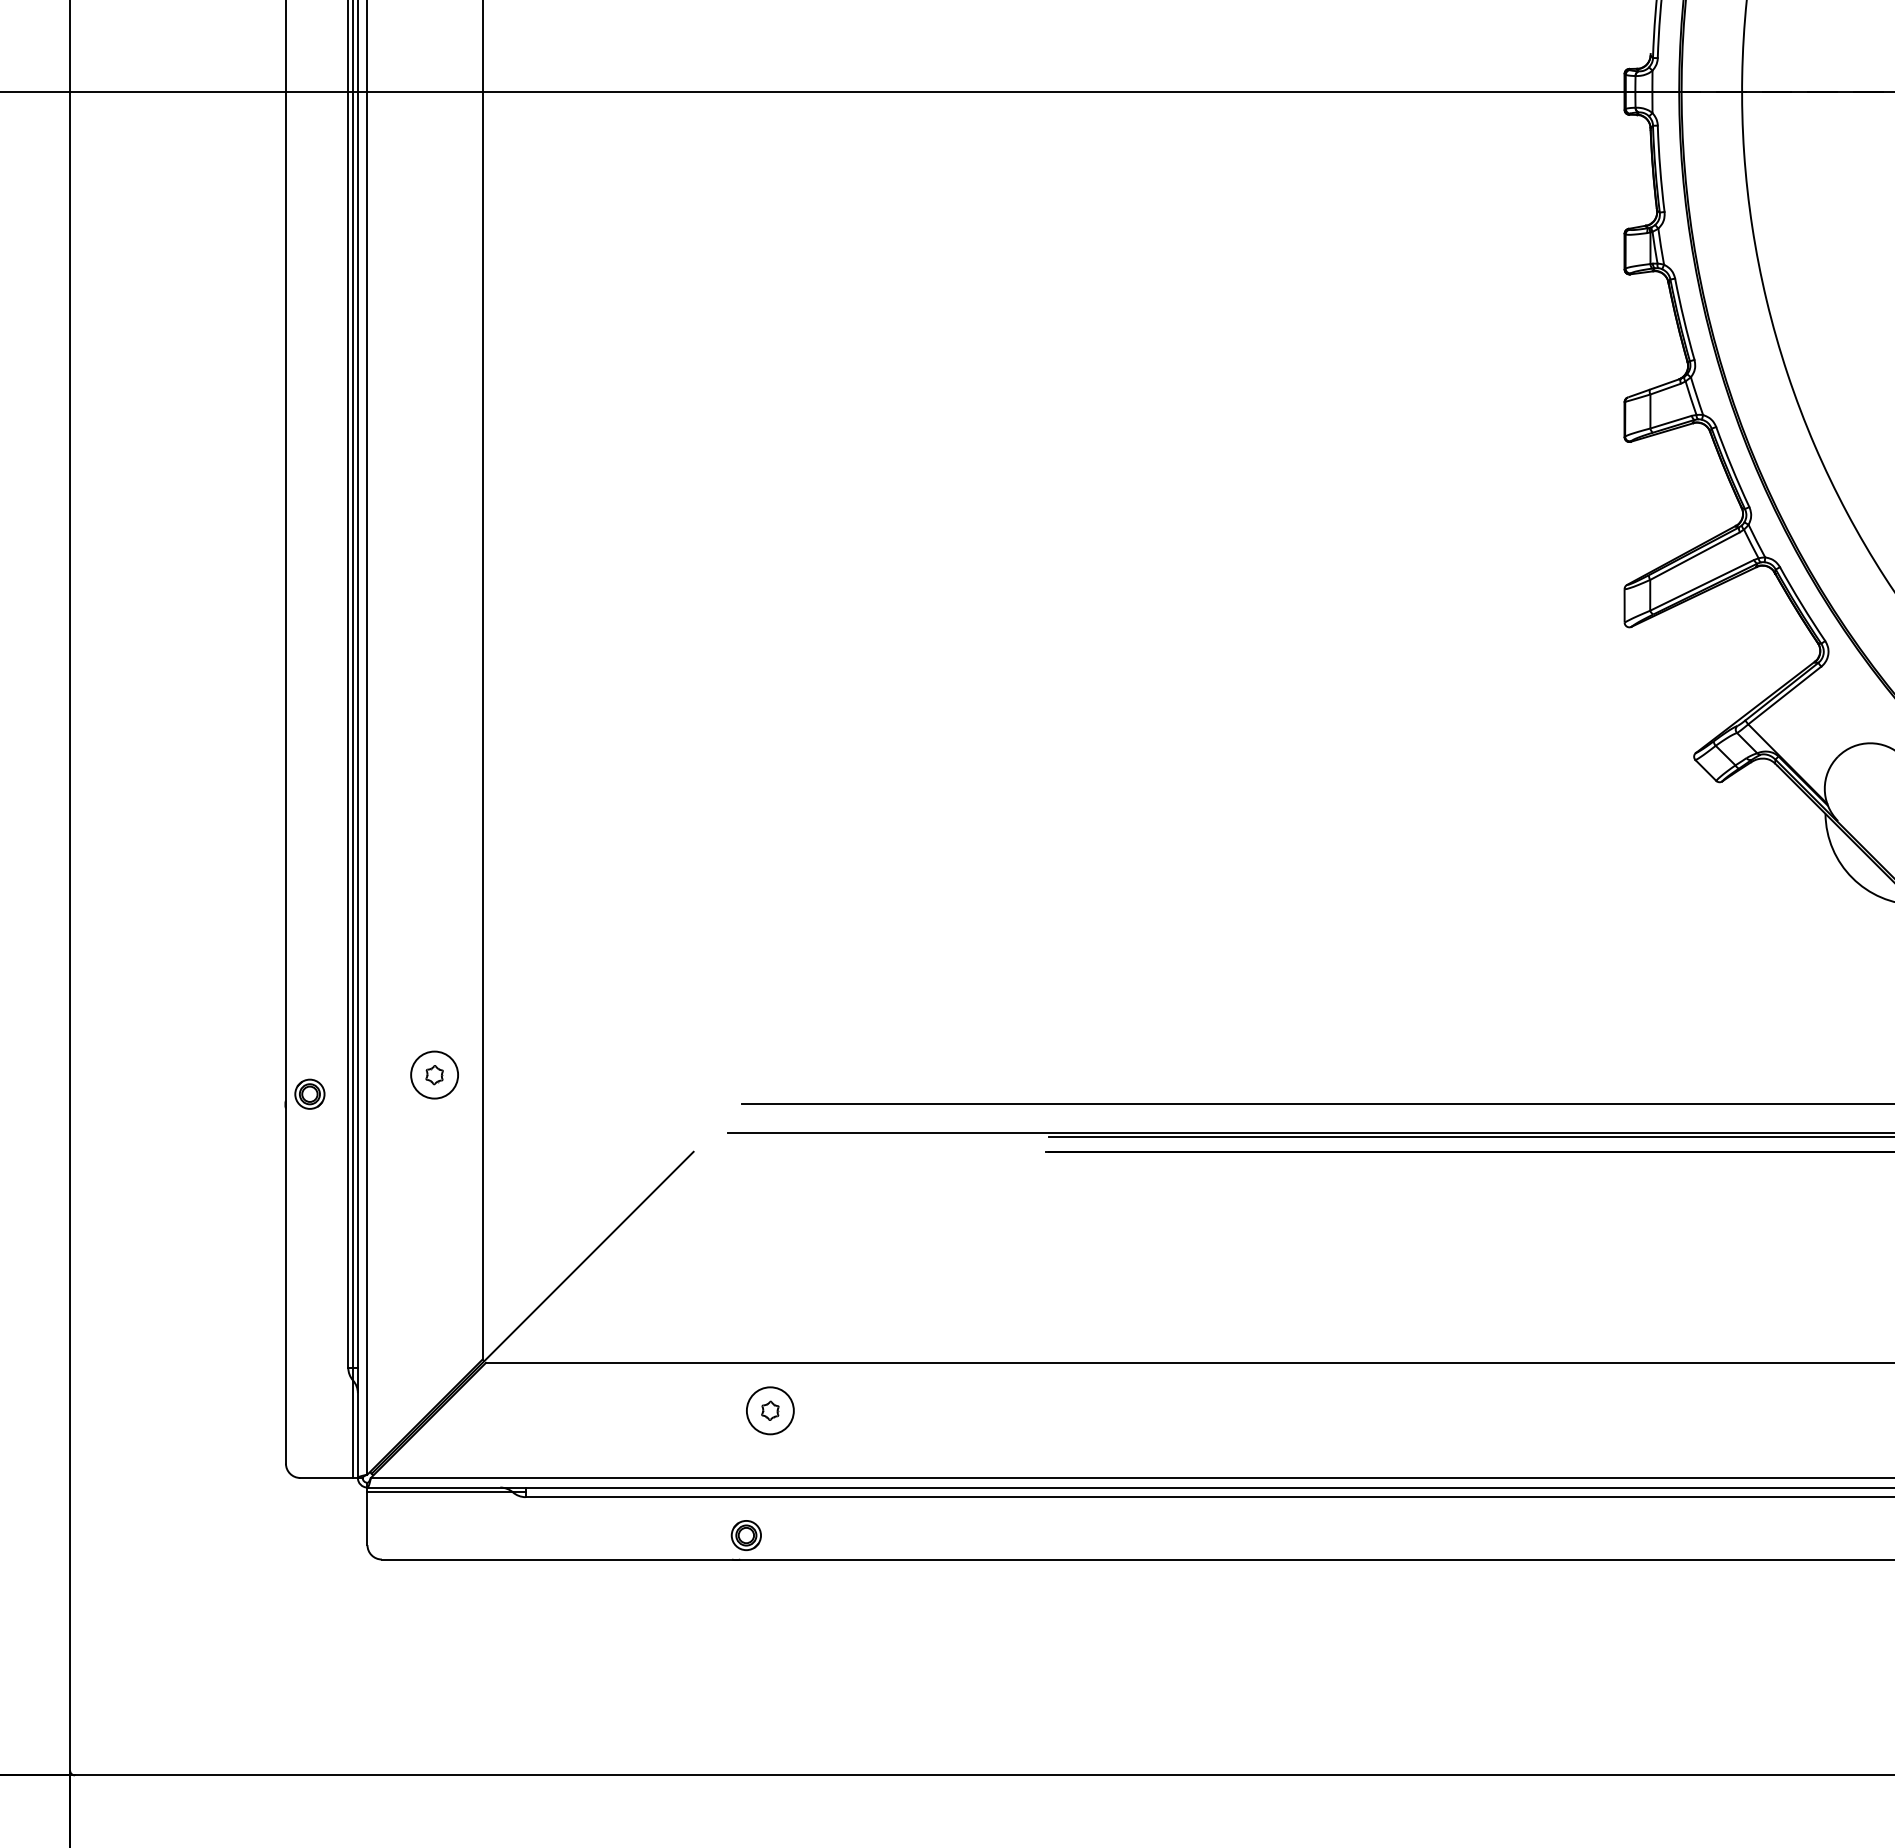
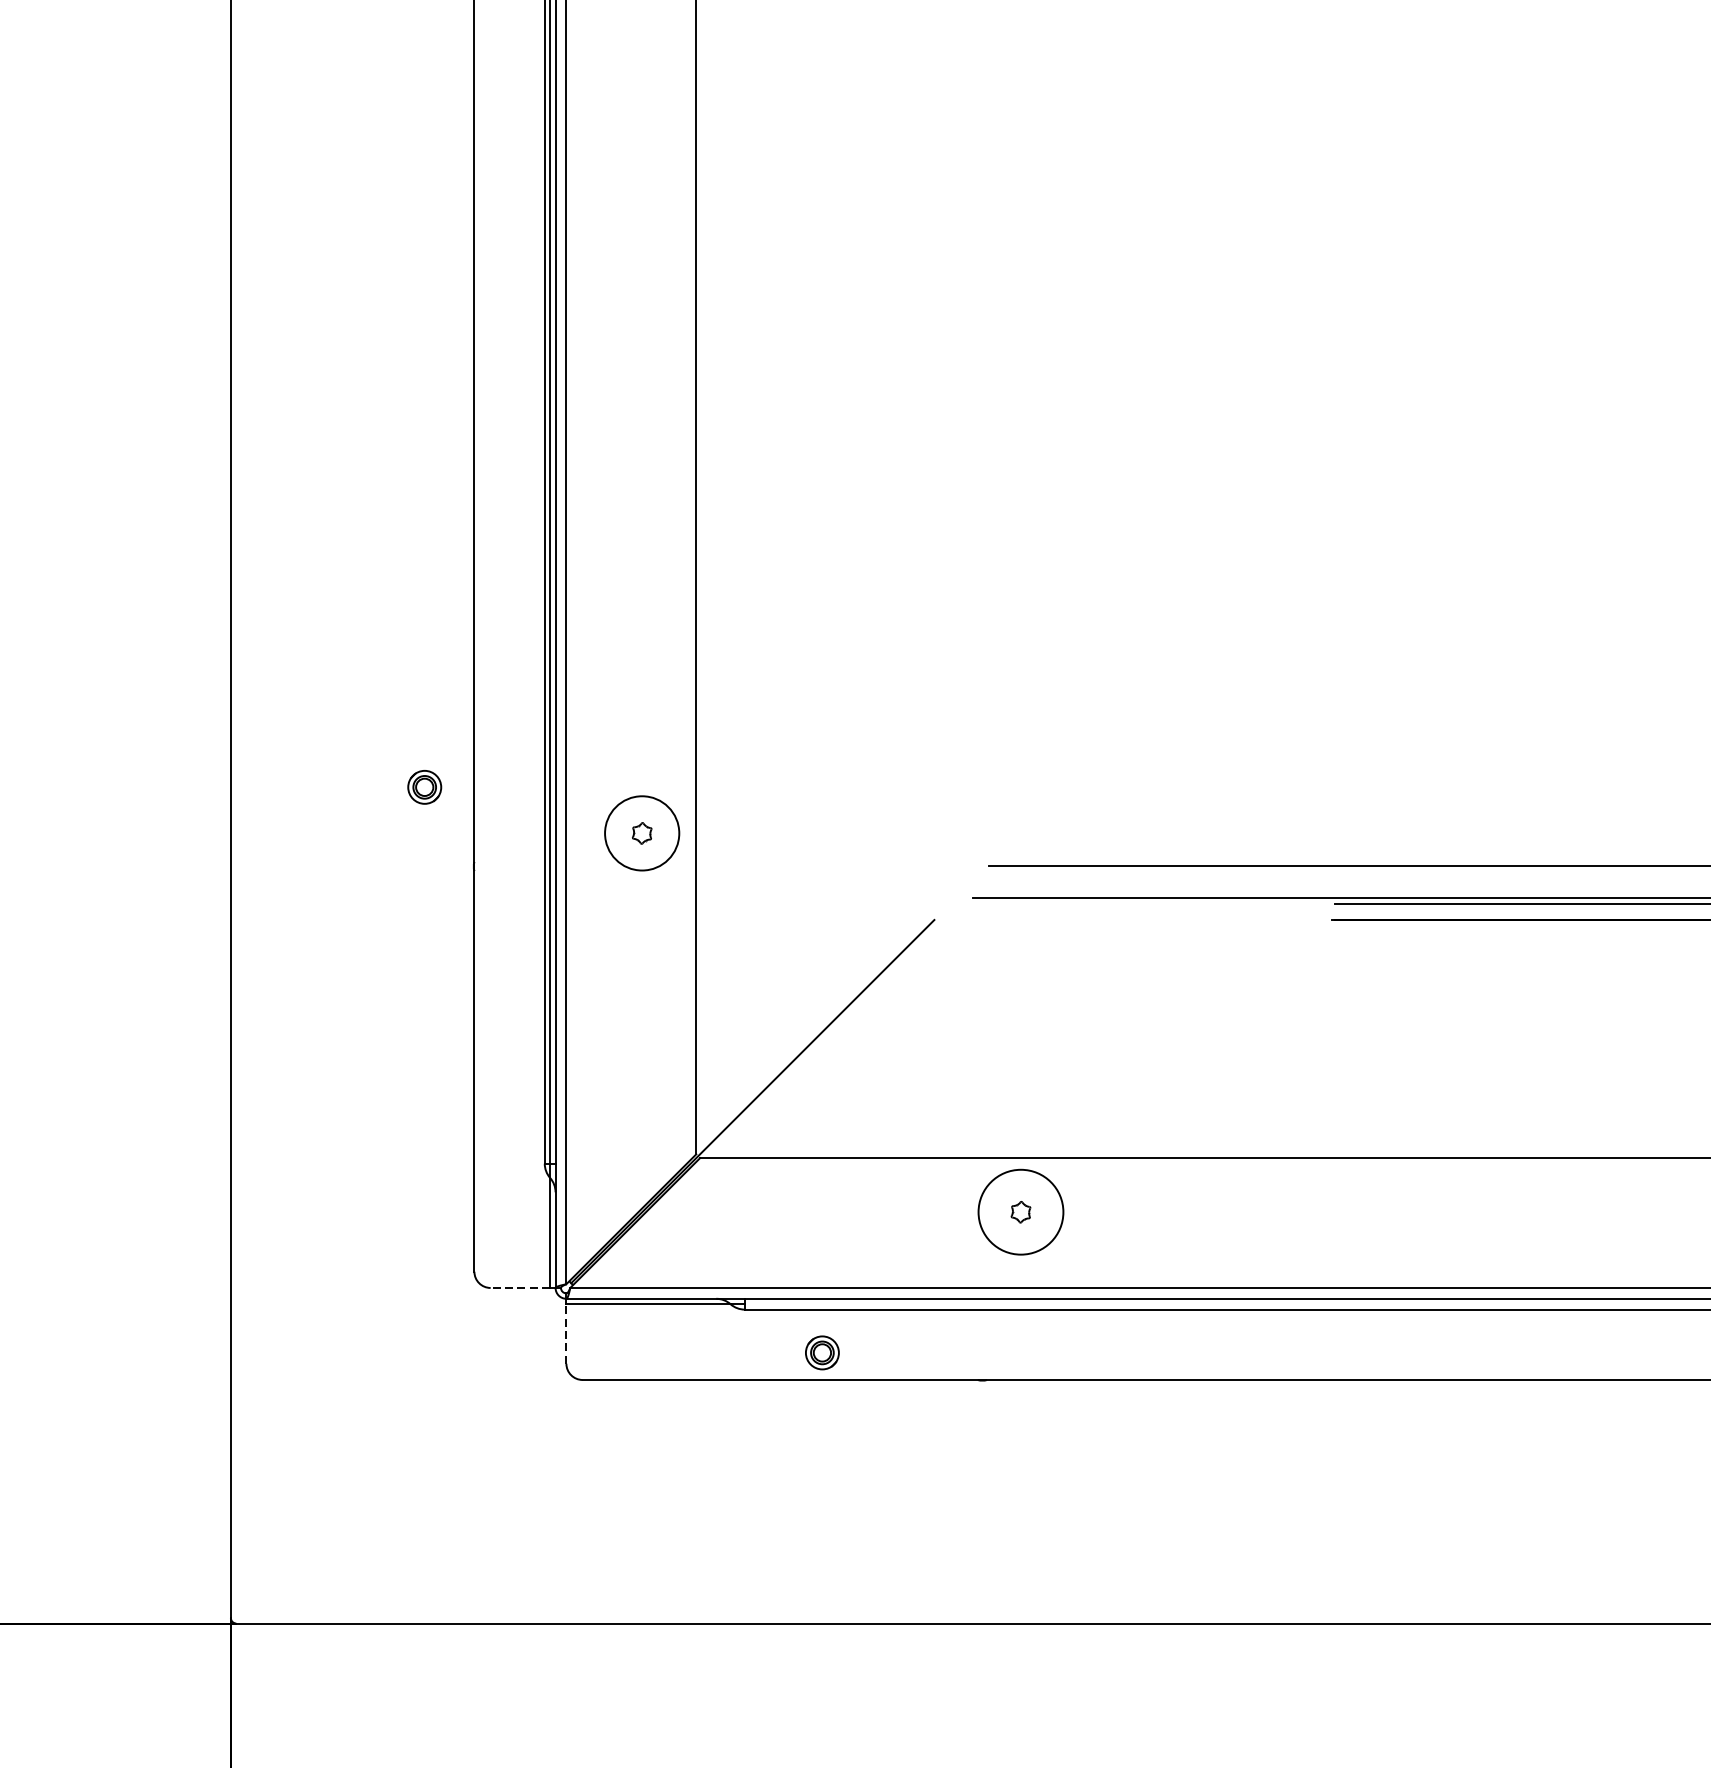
circle: (434, 1074) -> (642, 832), size x1.4
part: (309, 1093) -> (424, 786), moved
circle: (769, 1410) -> (1020, 1211), size x1.6
line: (326, 1477) -> (520, 1287), solid -> dashed
line: (367, 1518) -> (566, 1333), solid -> dashed
part: (745, 1535) -> (821, 1352), moved

